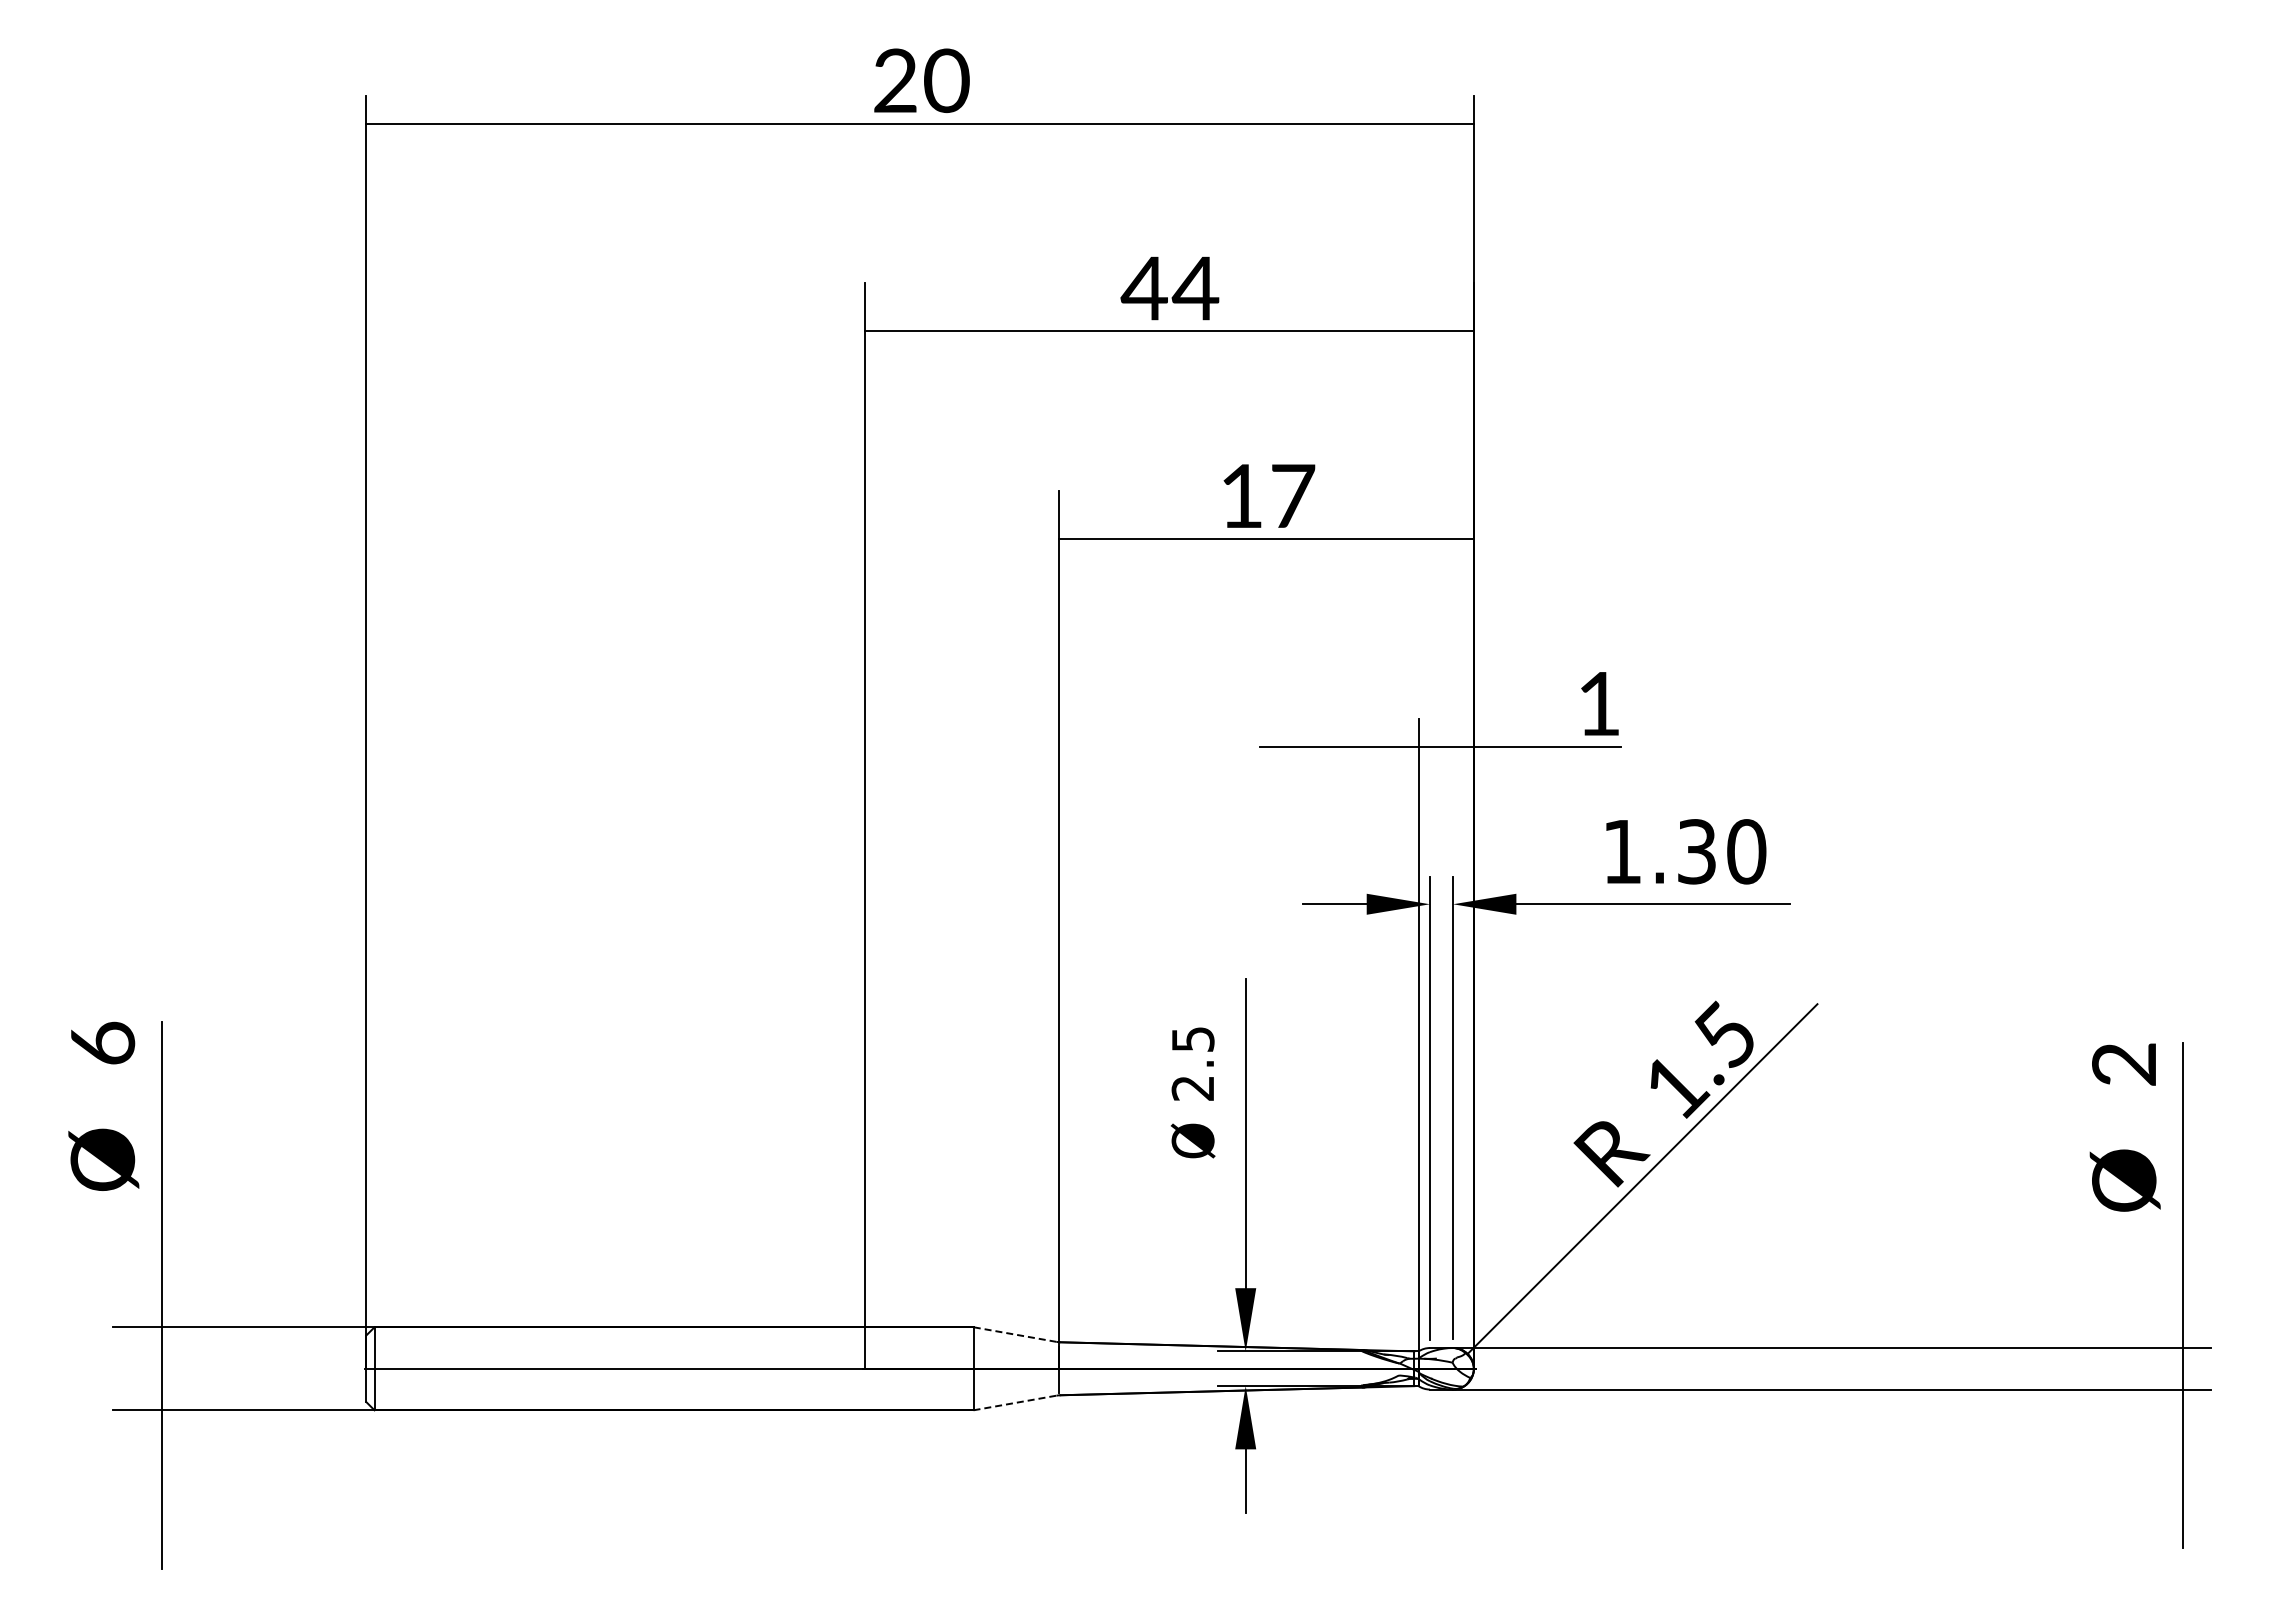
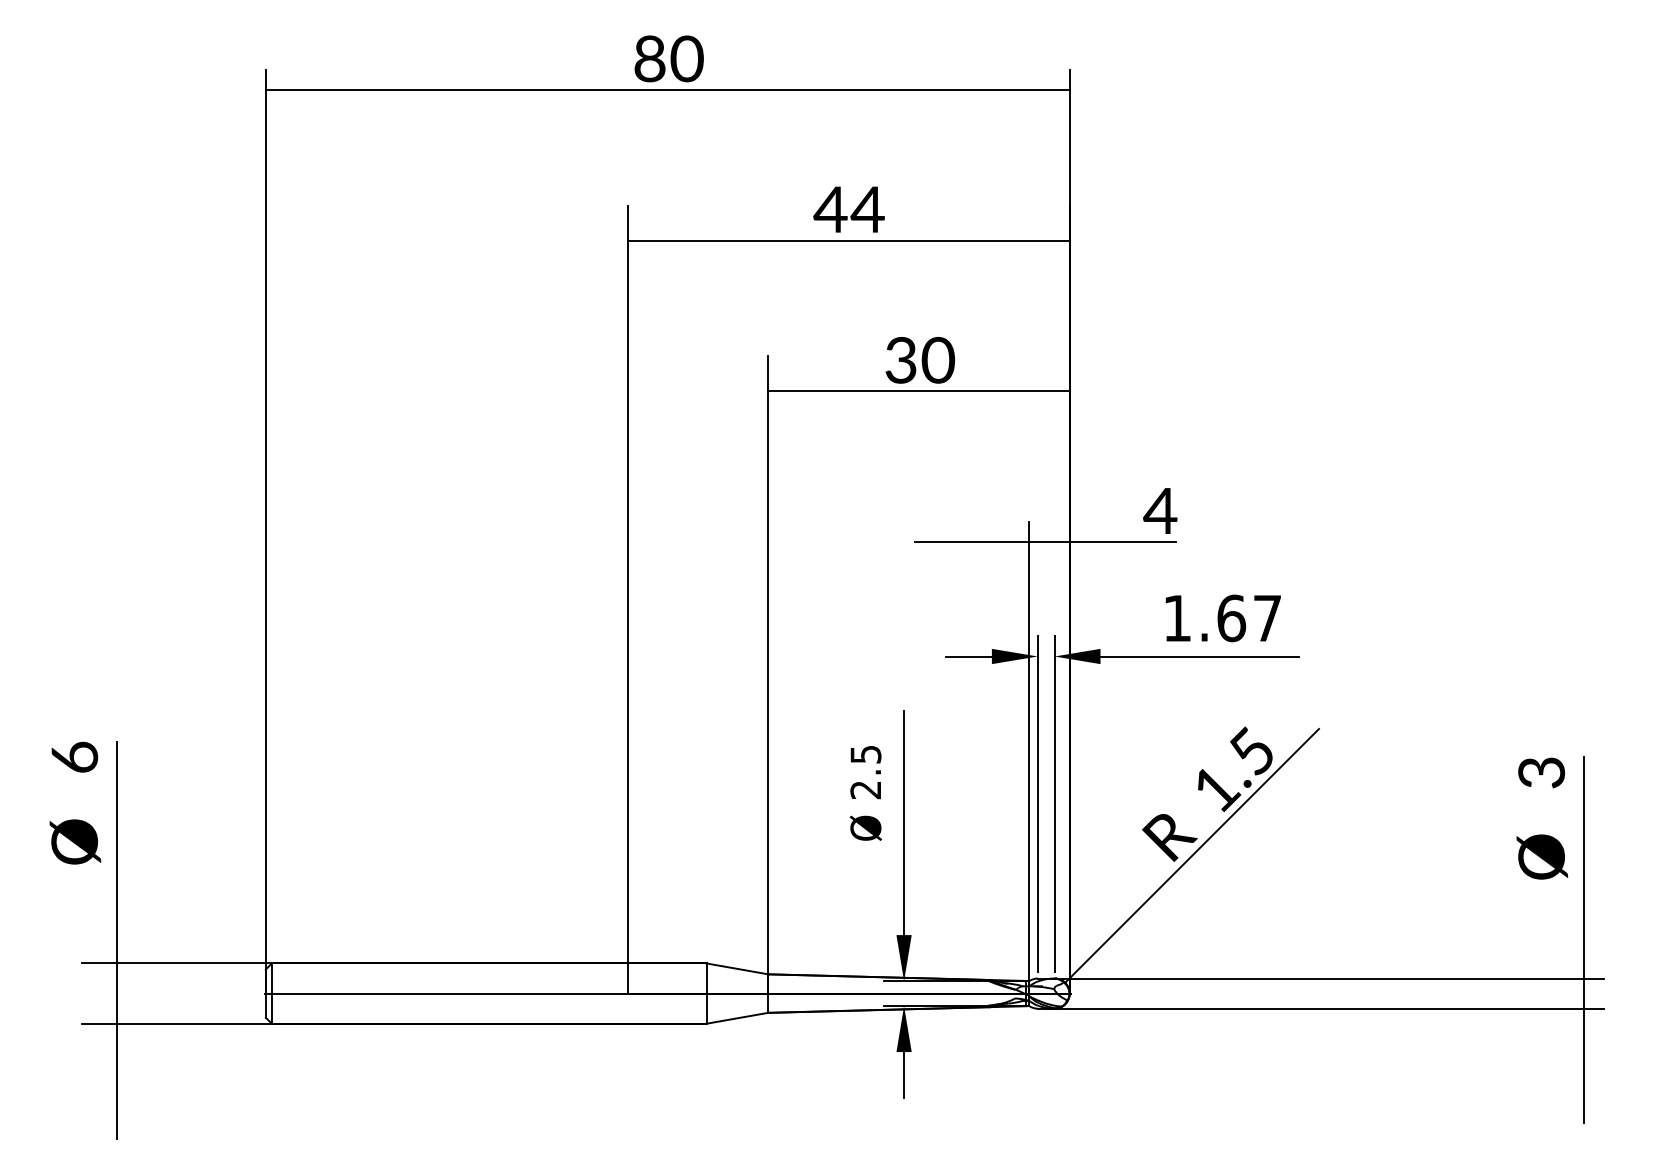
text: (895, 81) -> (649, 59), 20 -> 80
text: (1267, 495) -> (919, 359), 17 -> 30
text: (1598, 703) -> (1160, 510), 1 -> 4
text: (1721, 851) -> (1249, 618), 1.30 -> 1.67
text: (2124, 1064) -> (1541, 772), 2 -> 3
line: (1014, 1334) -> (736, 968), dashed -> solid
line: (1015, 1402) -> (737, 1018), dashed -> solid

